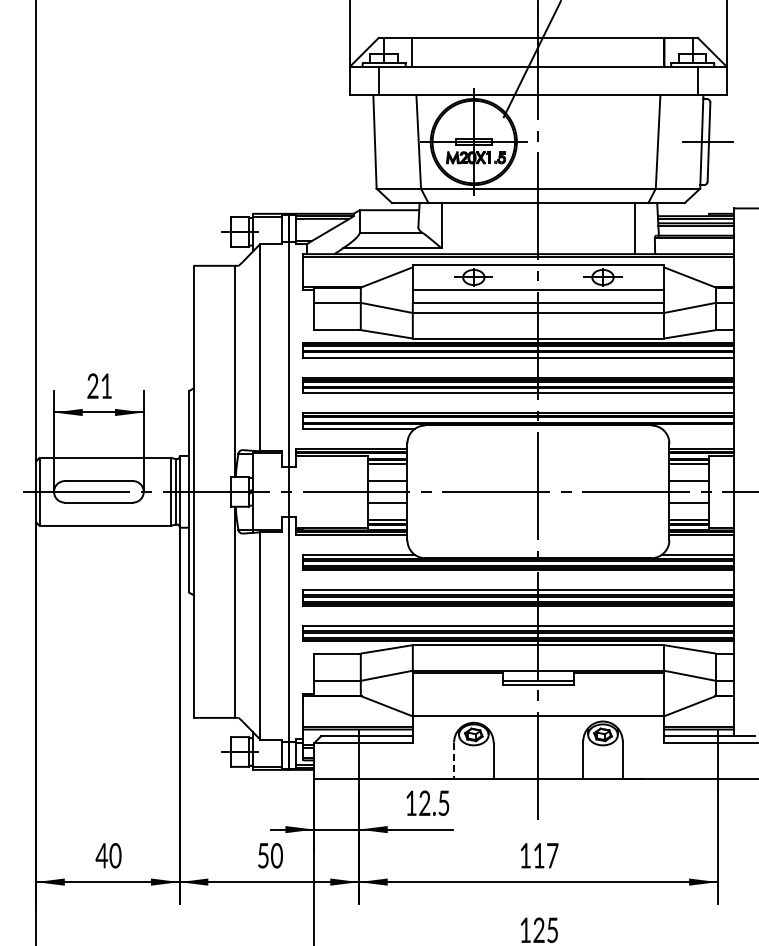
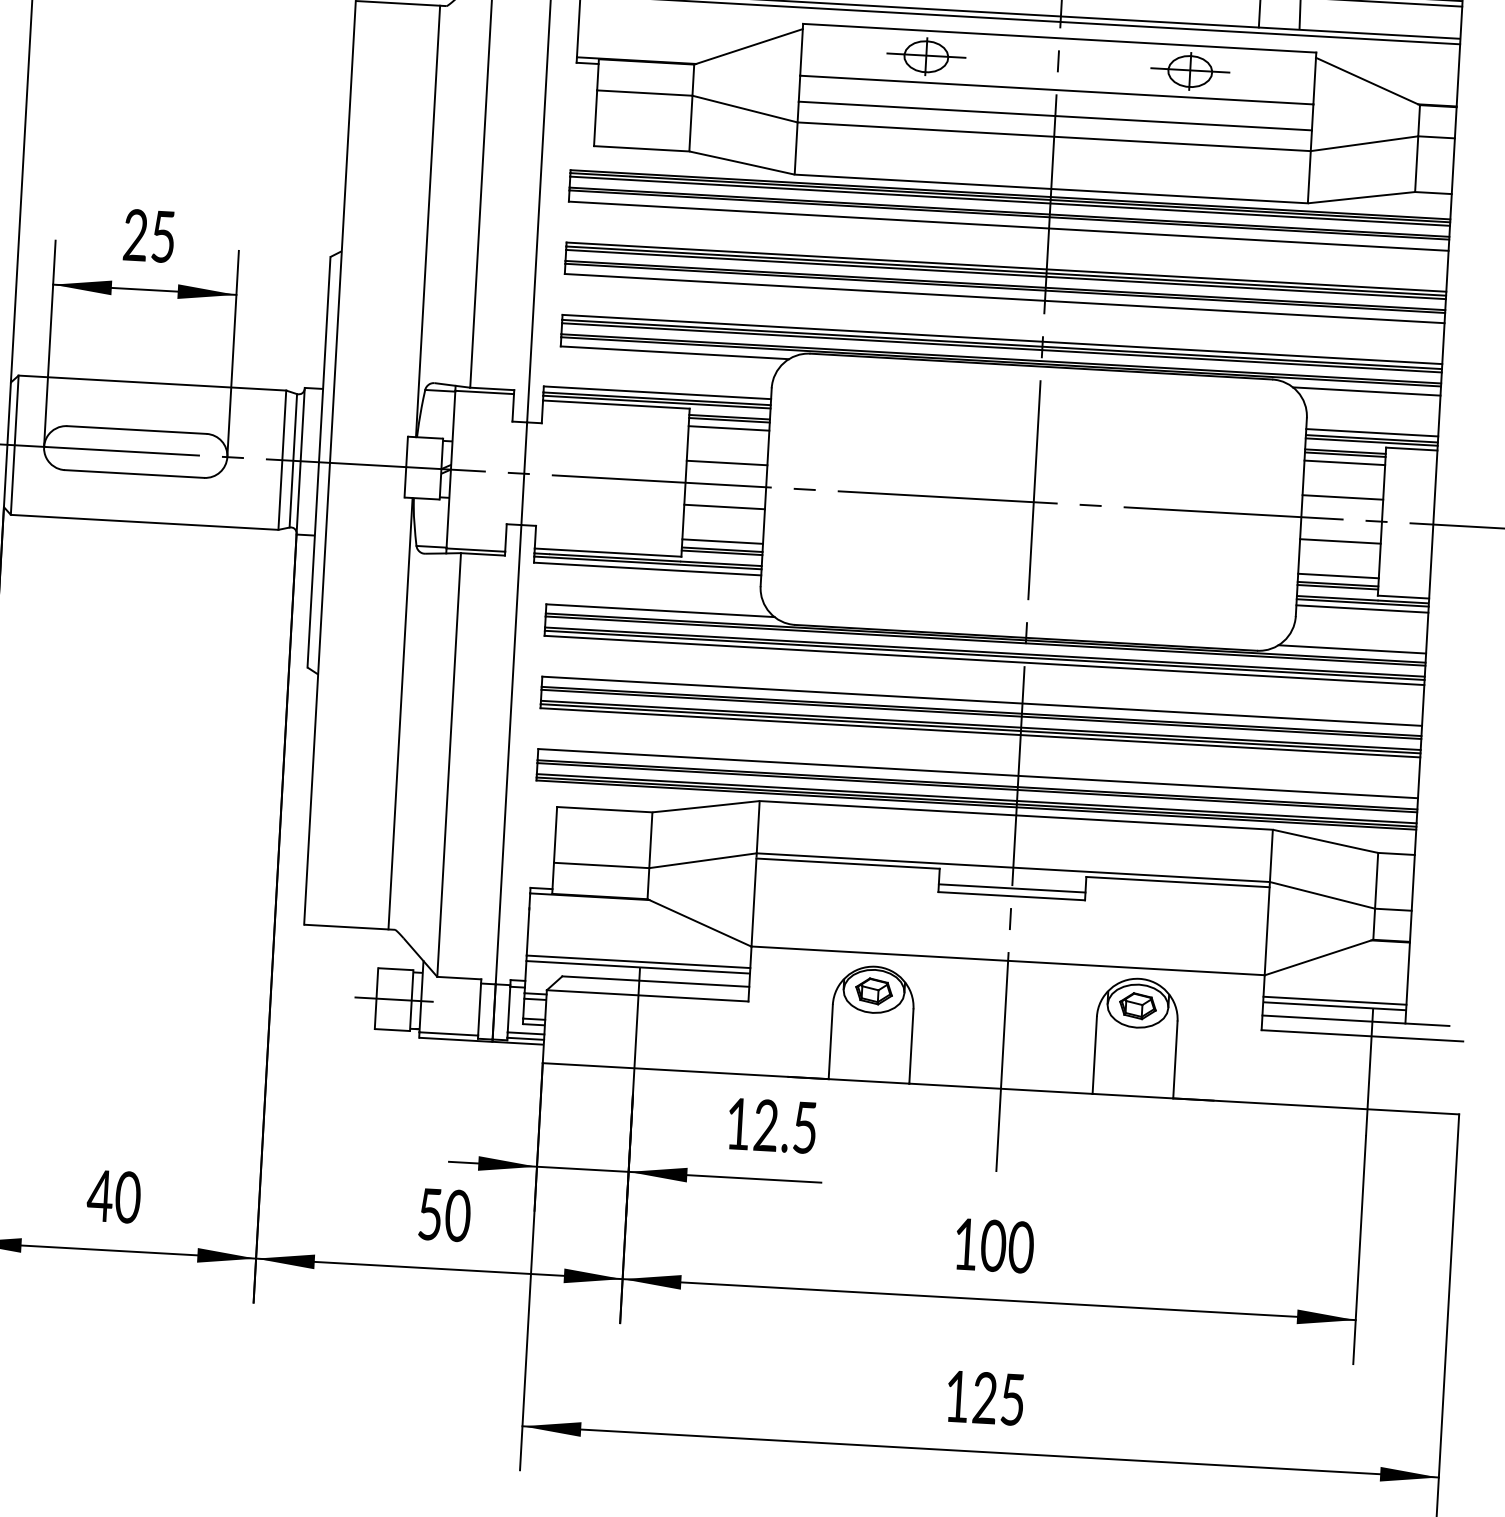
text: (106, 385) -> (163, 235), 21 -> 25
line: (697, 428) -> (1366, 390), added
line: (454, 761) -> (831, 1043), dashed -> solid
text: (545, 855) -> (1006, 1246), 117 -> 100

